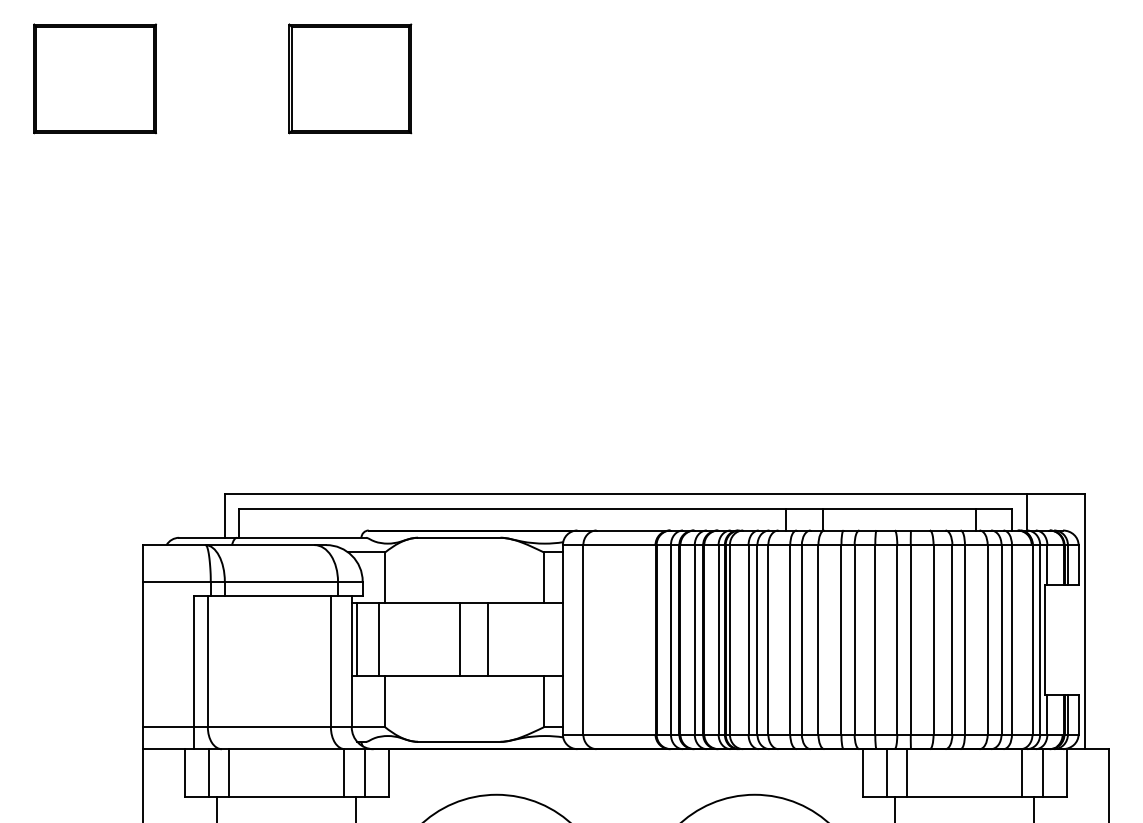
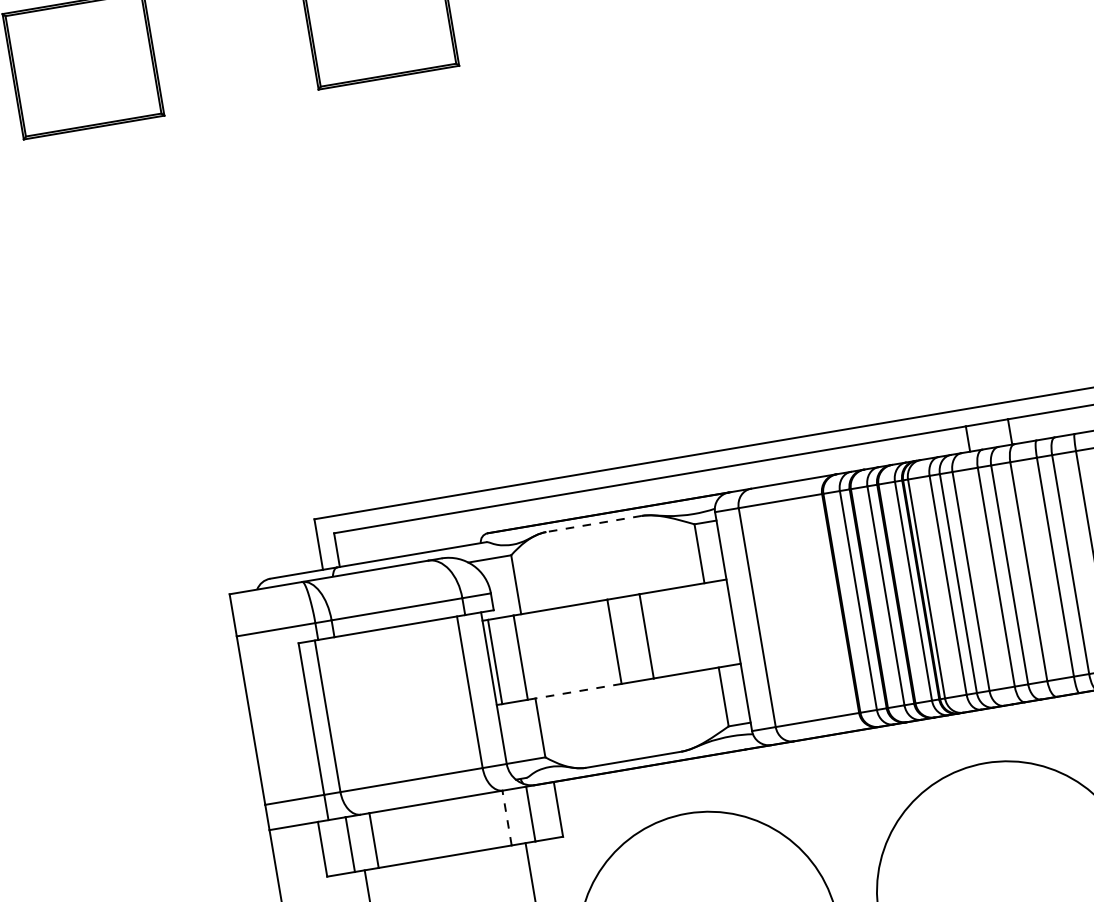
line: (458, 537) -> (592, 523), solid -> dashed
line: (419, 676) -> (575, 692), solid -> dashed
line: (344, 772) -> (507, 817), solid -> dashed

